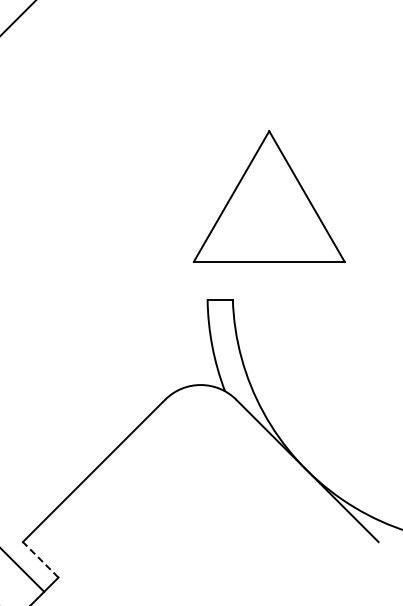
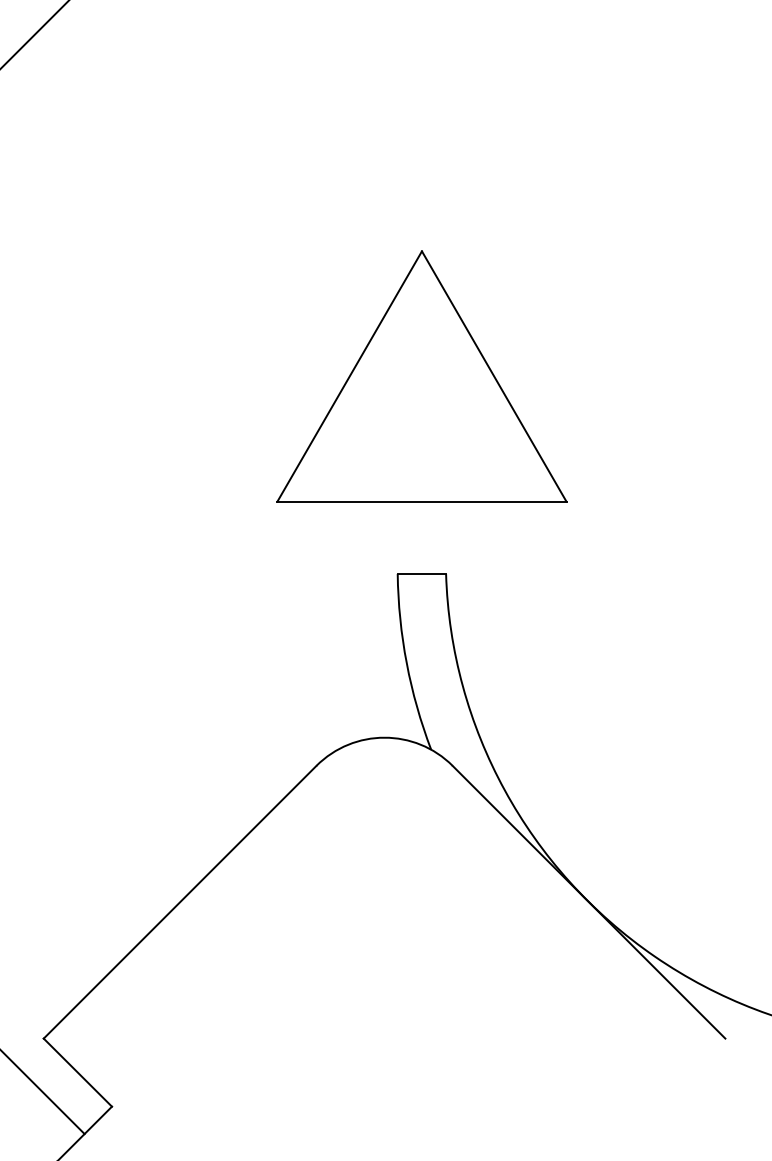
part: (268, 196) -> (420, 376), moved
line: (40, 559) -> (77, 1072), dashed -> solid

